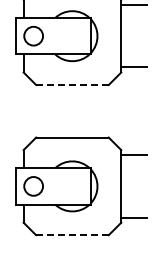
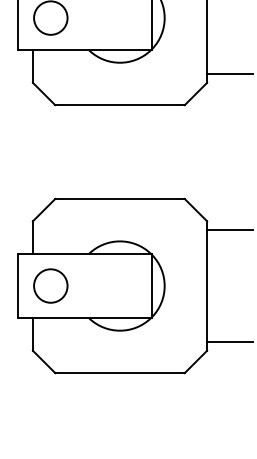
line: (72, 85) -> (120, 106), dashed -> solid
line: (72, 235) -> (120, 373), dashed -> solid

